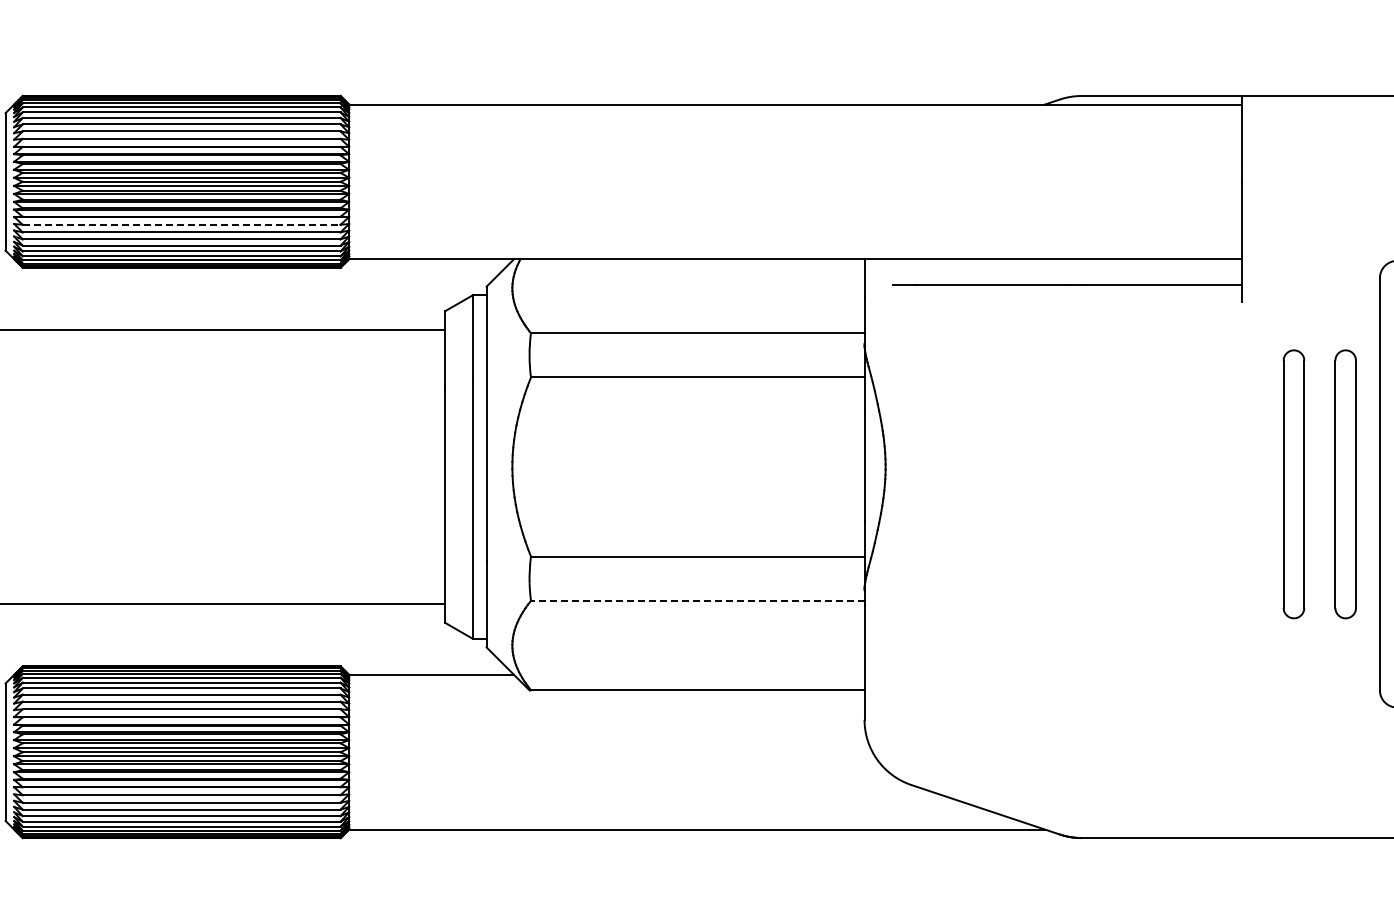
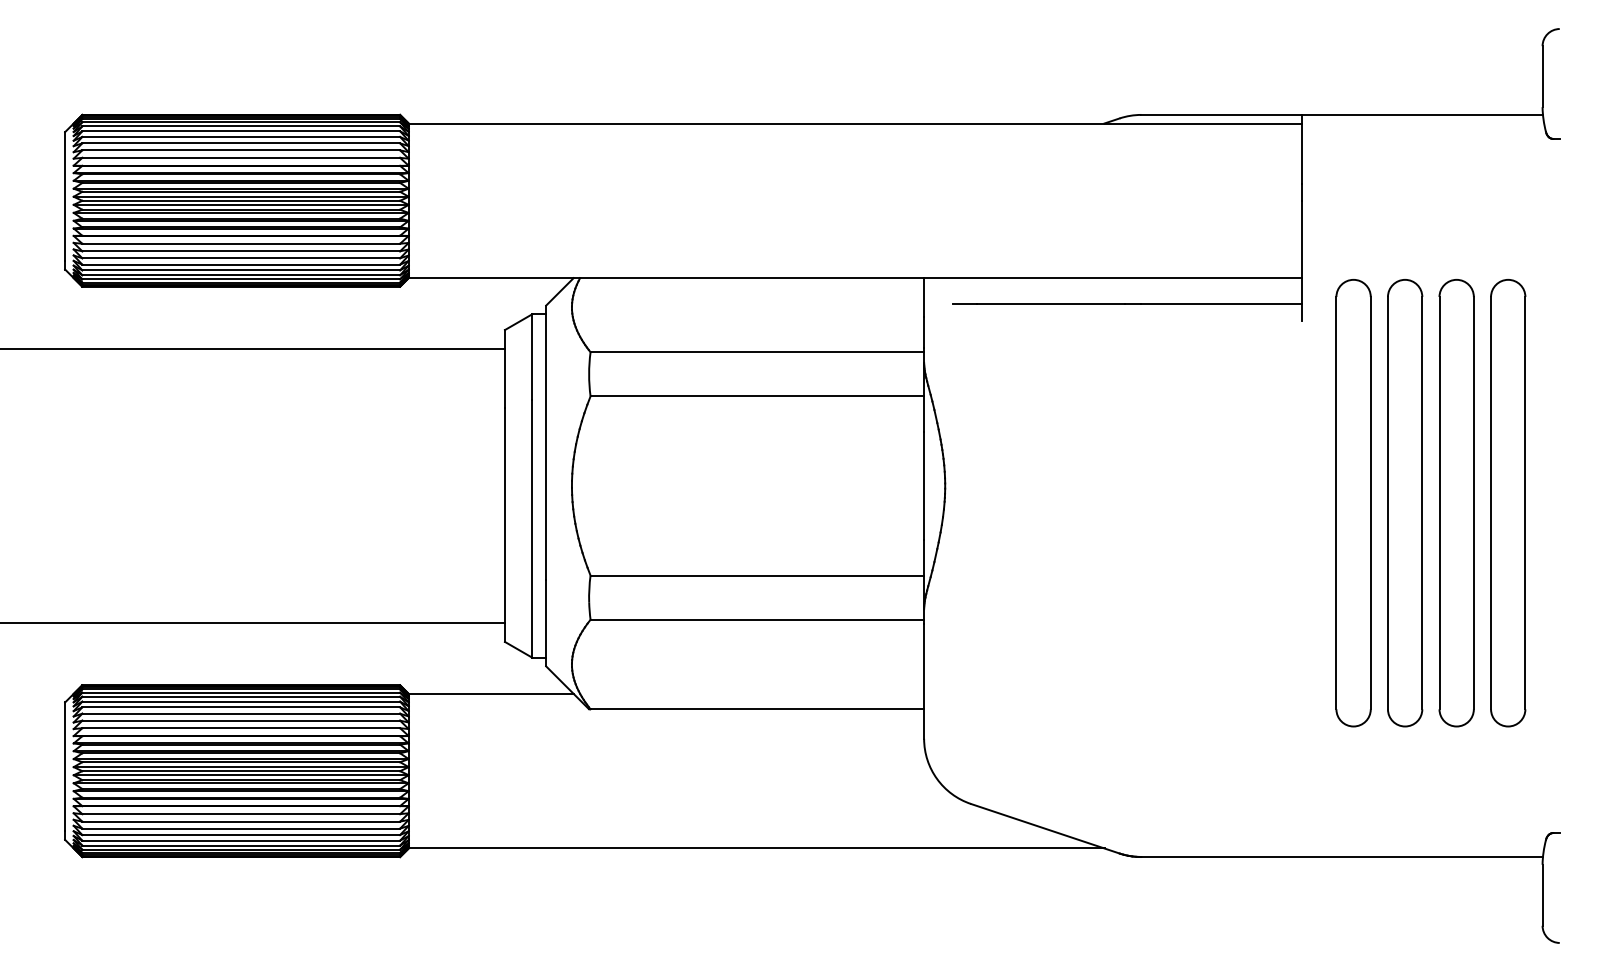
line: (181, 224) -> (241, 243), dashed -> solid
part: (1293, 484) -> (1353, 503), size x1.67
part: (1345, 484) -> (1405, 503), size x1.67
line: (697, 600) -> (757, 619), dashed -> solid

